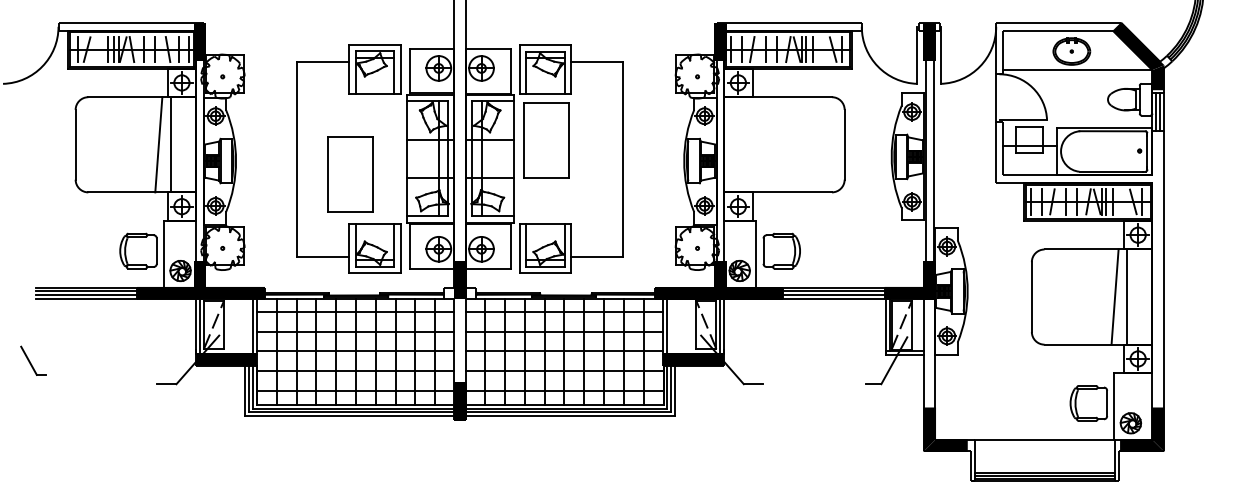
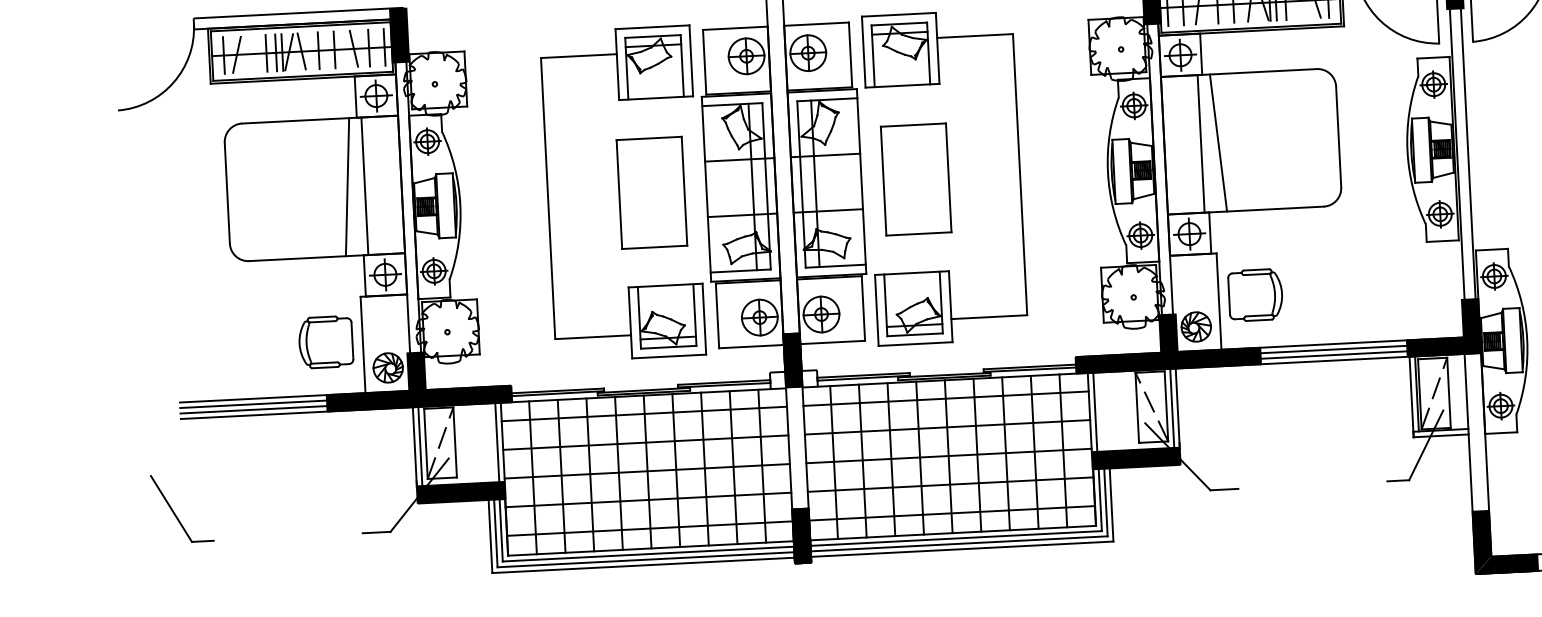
part: (546, 140) -> (916, 179), moved
line: (749, 144) -> (1201, 143), added
line: (761, 144) -> (1218, 142), added
part: (350, 174) -> (651, 193), moved
part: (33, 360) -> (182, 508), size x1.67

